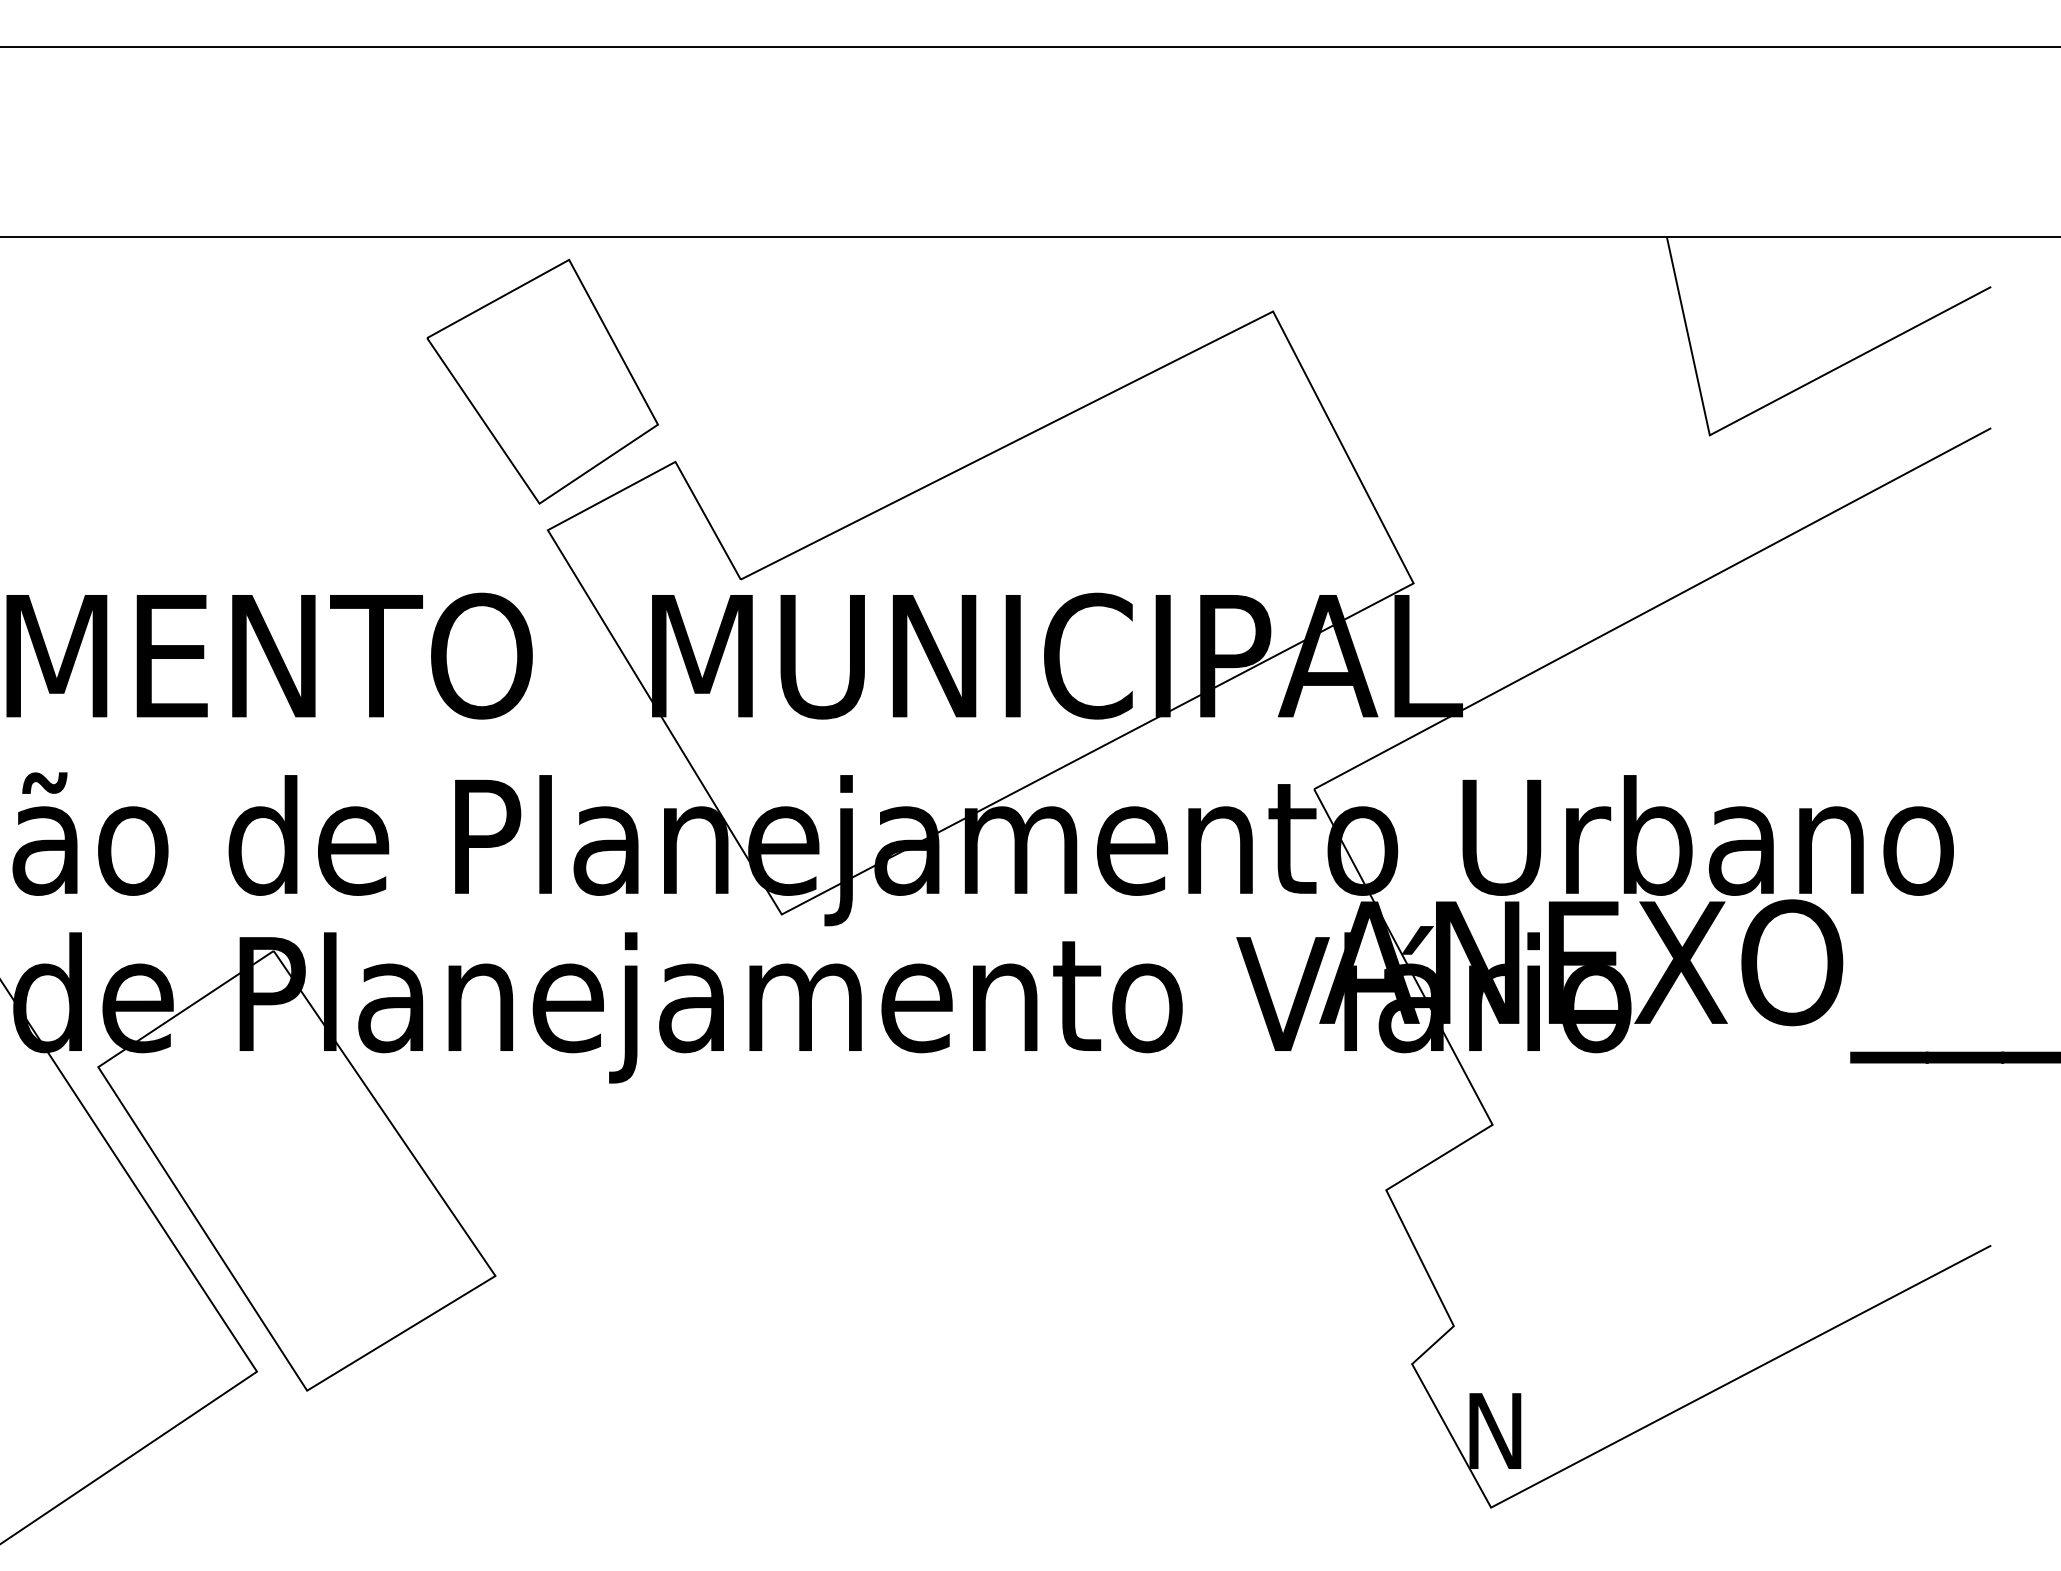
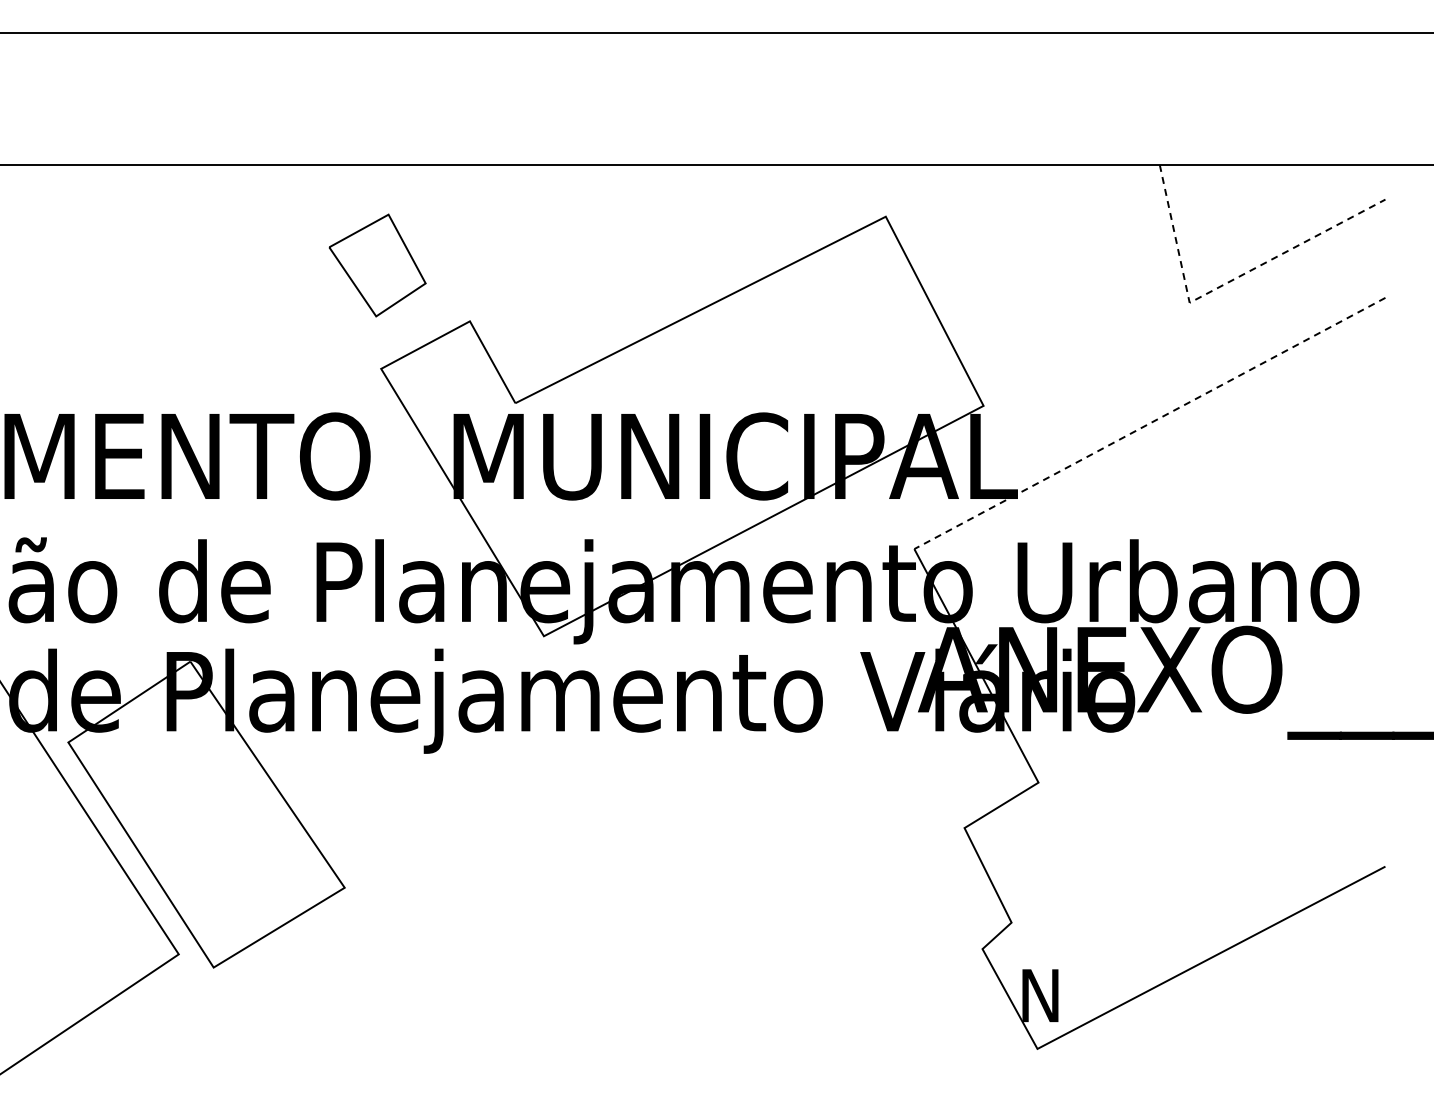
part: (542, 381) -> (377, 265), size x0.6
line: (1759, 408) -> (1224, 284), solid -> dashed
line: (1652, 608) -> (1149, 423), solid -> dashed

